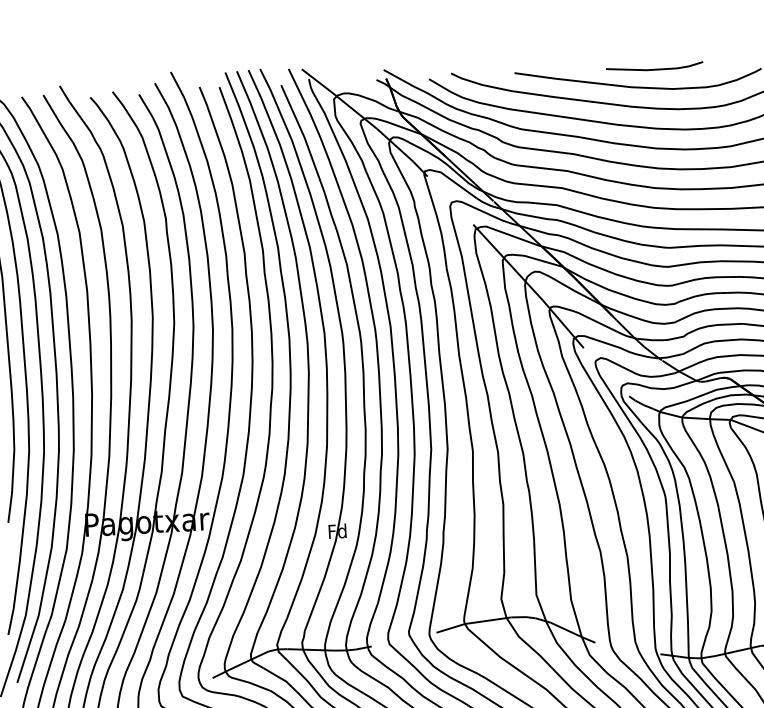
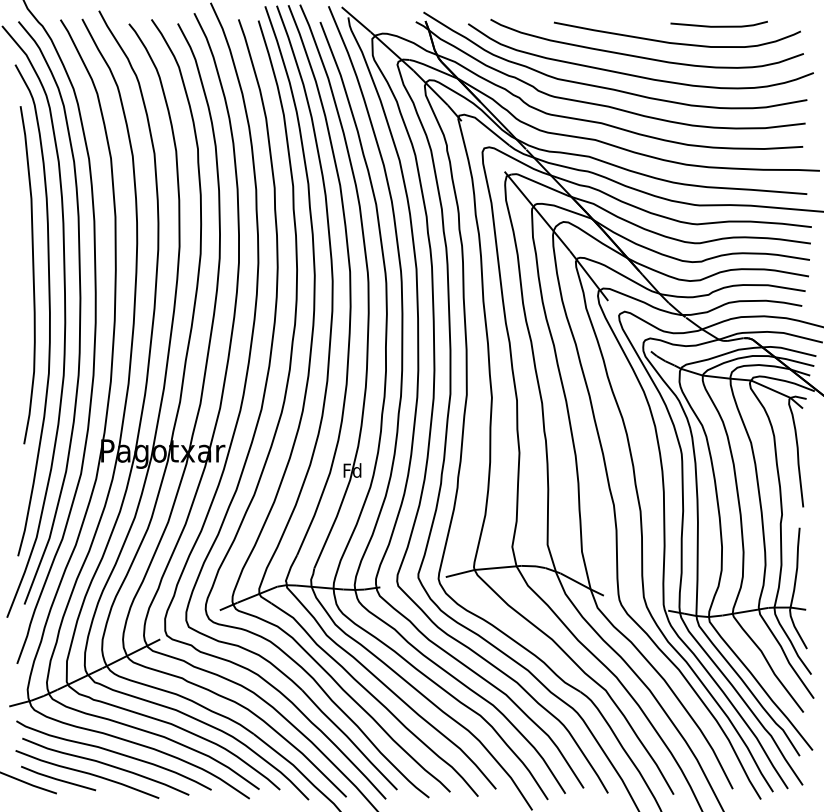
line: (654, 68) -> (718, 25), moved

